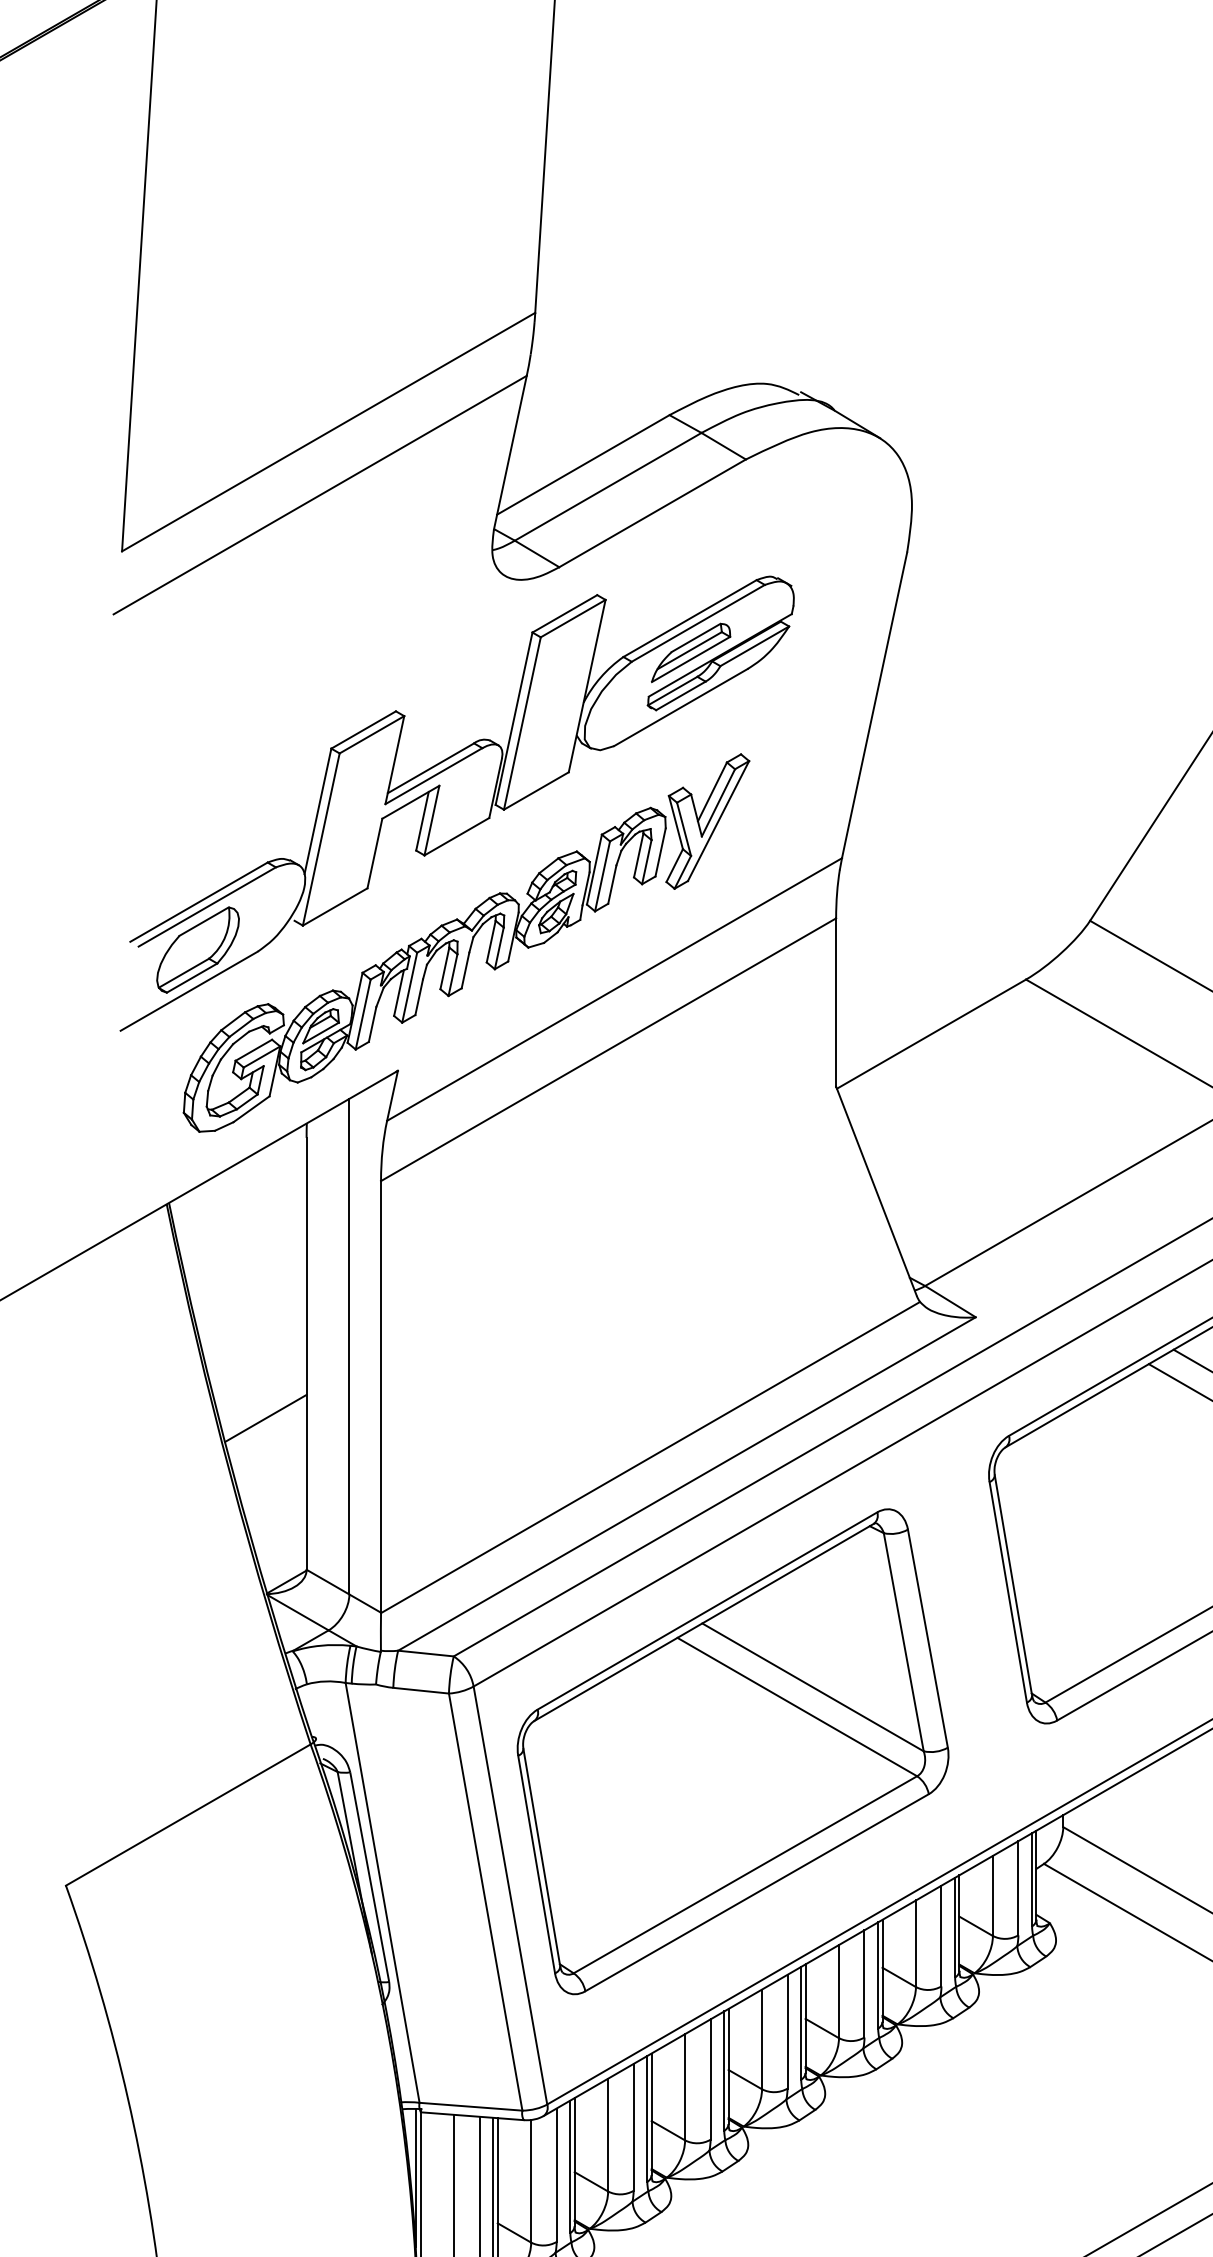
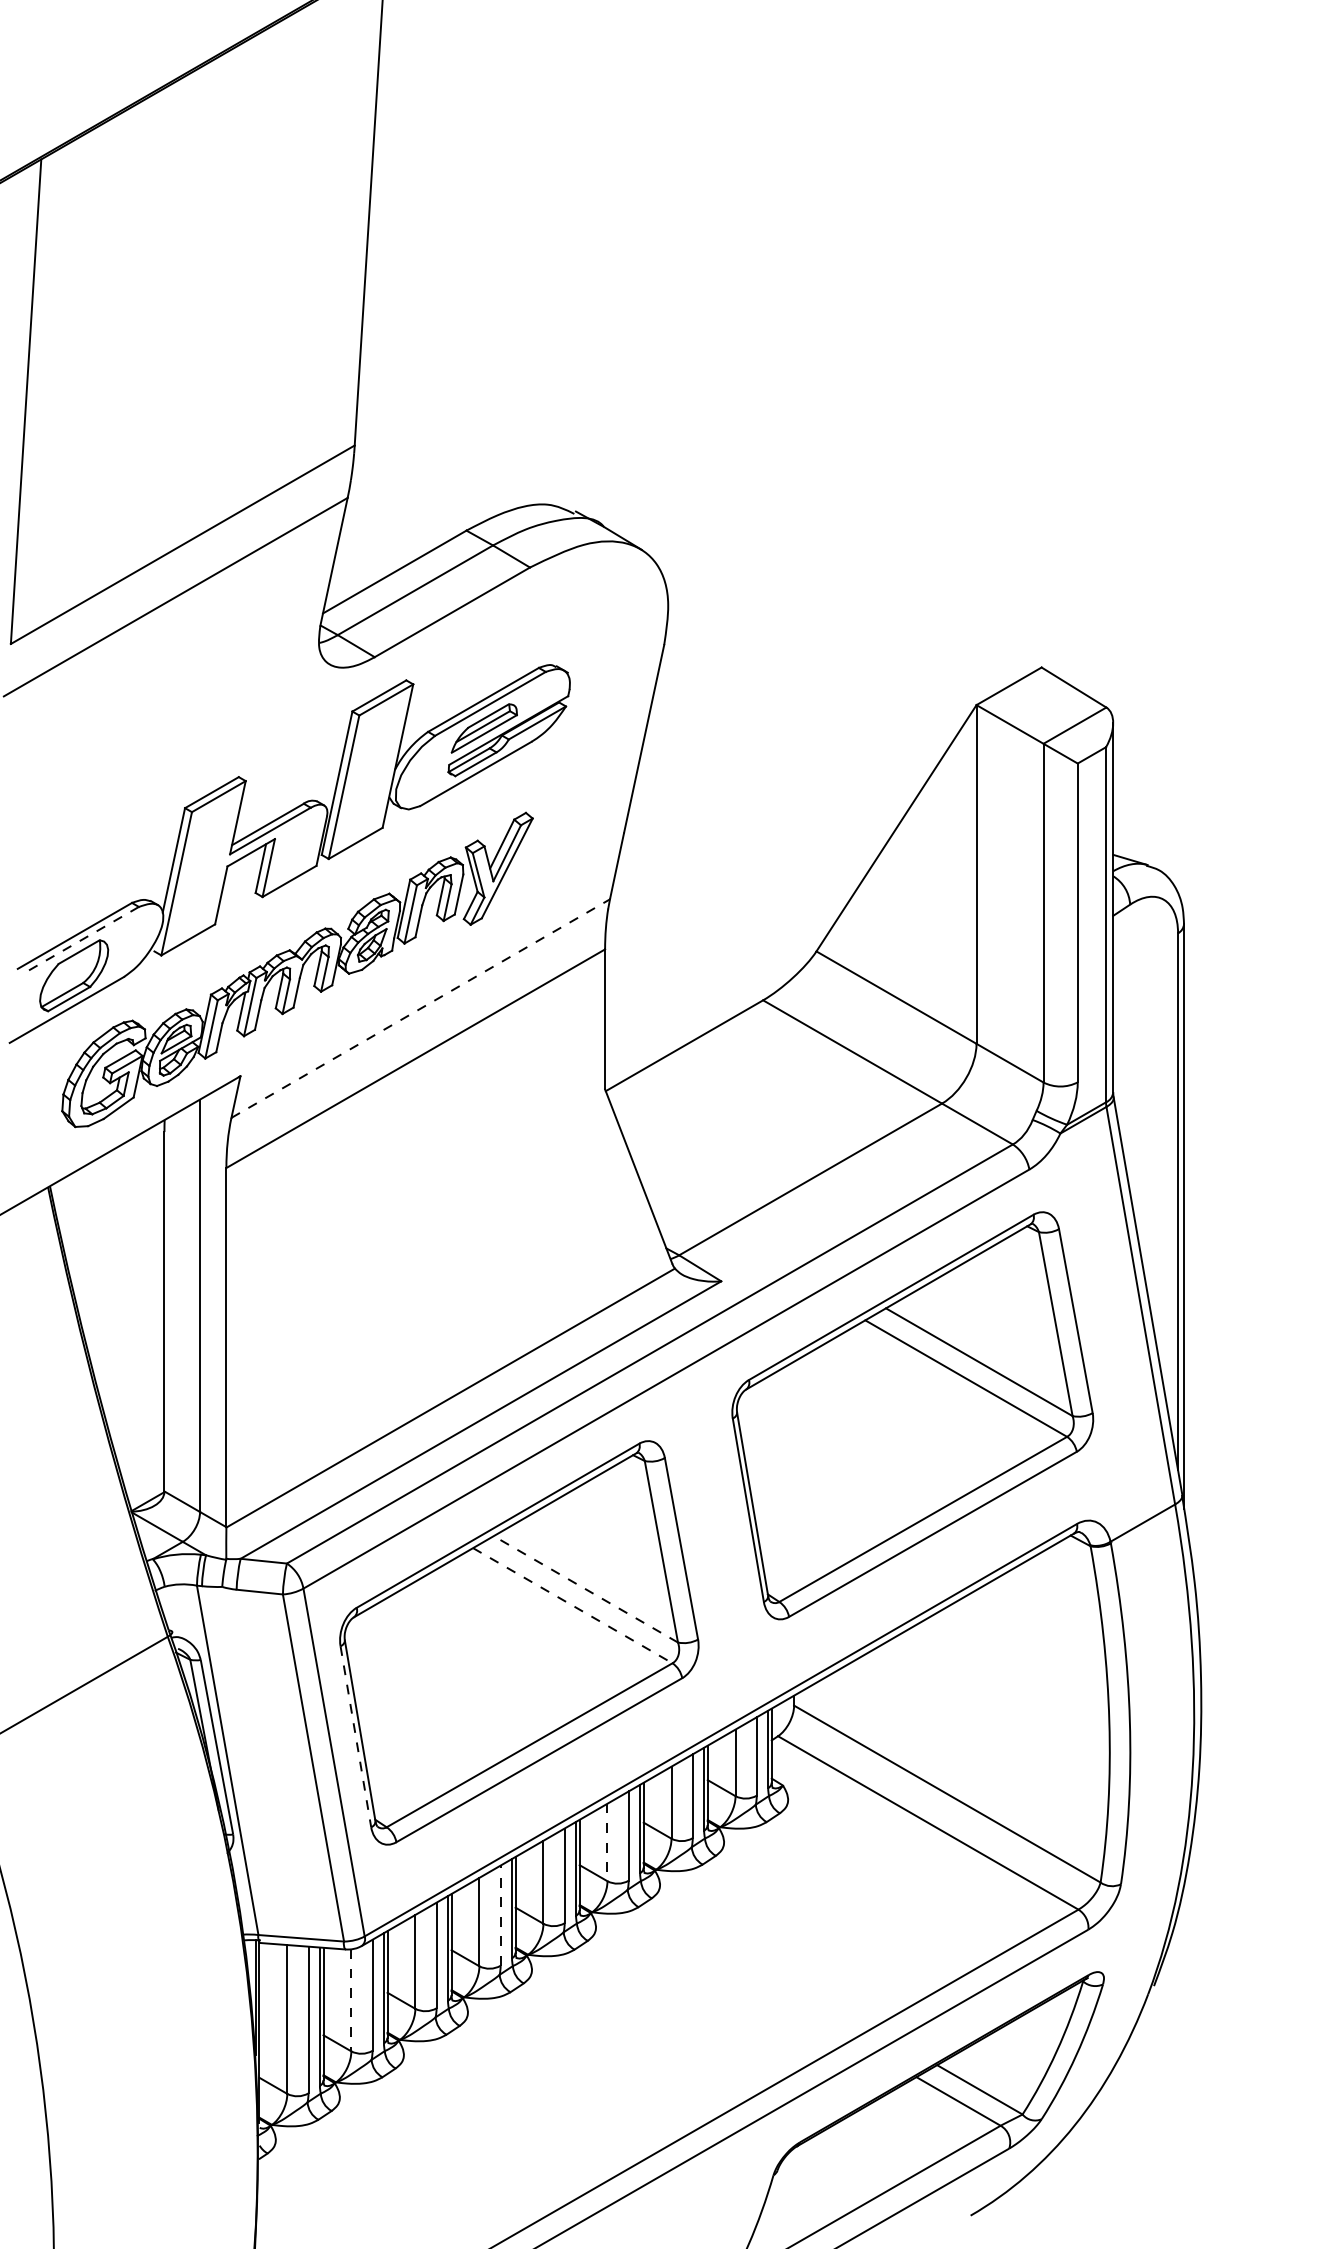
line: (206, 906) -> (81, 939), solid -> dashed
line: (614, 989) -> (420, 1008), solid -> dashed
line: (265, 1418) -> (130, 1365), removed
line: (812, 1687) -> (585, 1589), solid -> dashed
line: (798, 1706) -> (573, 1605), solid -> dashed
line: (536, 1864) -> (355, 1736), solid -> dashed
line: (839, 1991) -> (607, 1842), solid -> dashed
line: (710, 2079) -> (500, 1915), solid -> dashed
line: (531, 2181) -> (351, 2000), solid -> dashed

